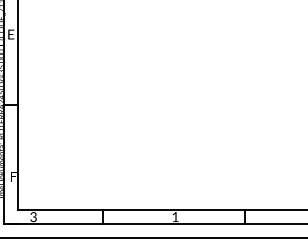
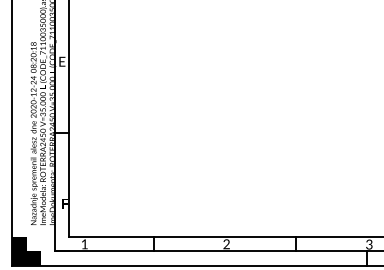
text: (33, 217) -> (84, 244), 3 -> 1
text: (175, 217) -> (226, 244), 1 -> 2

